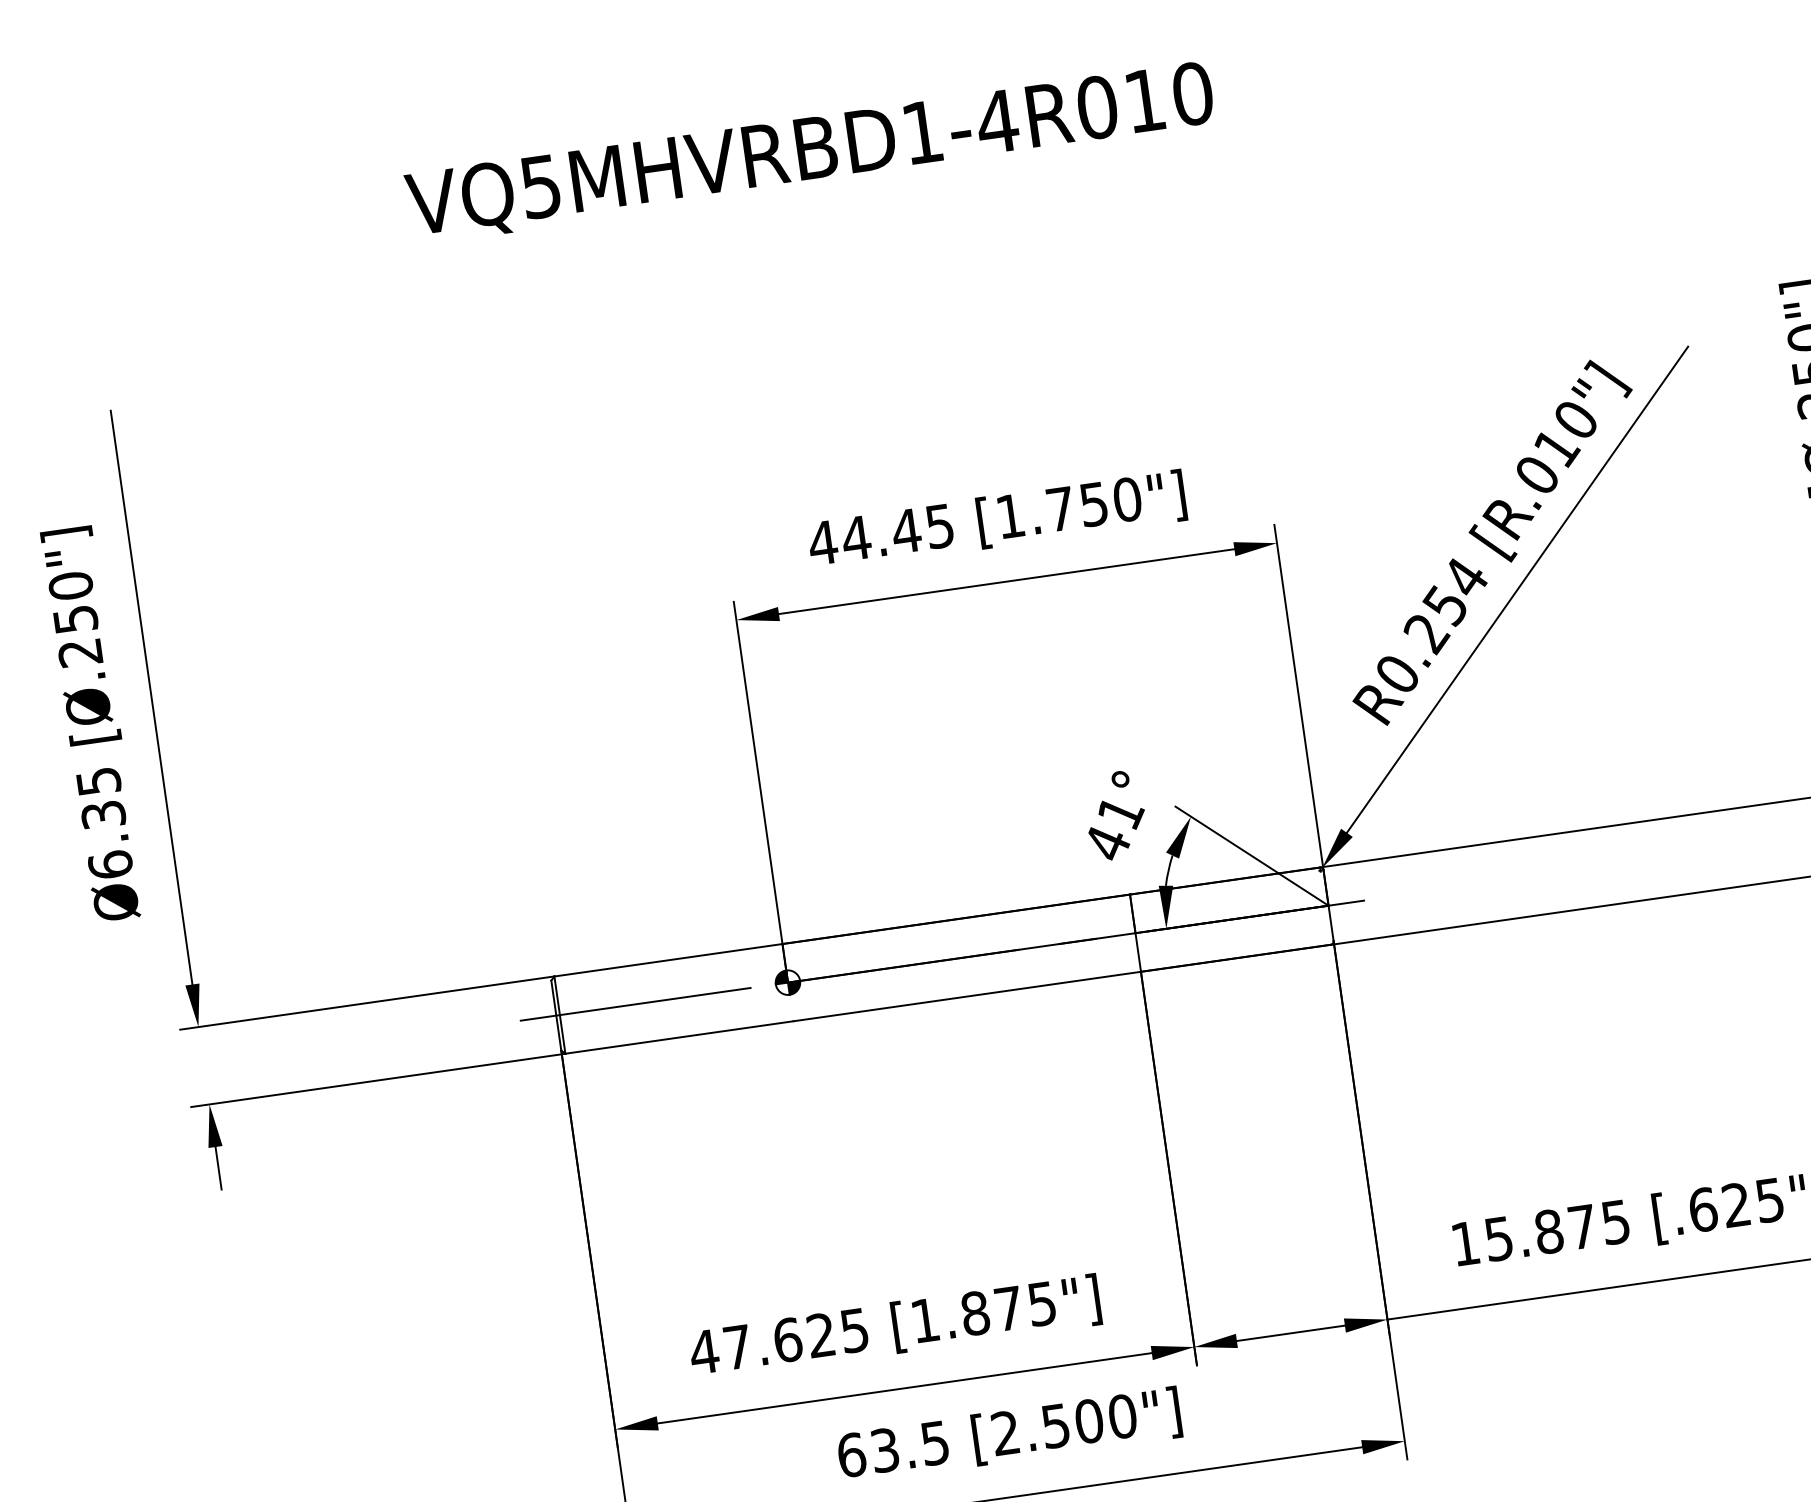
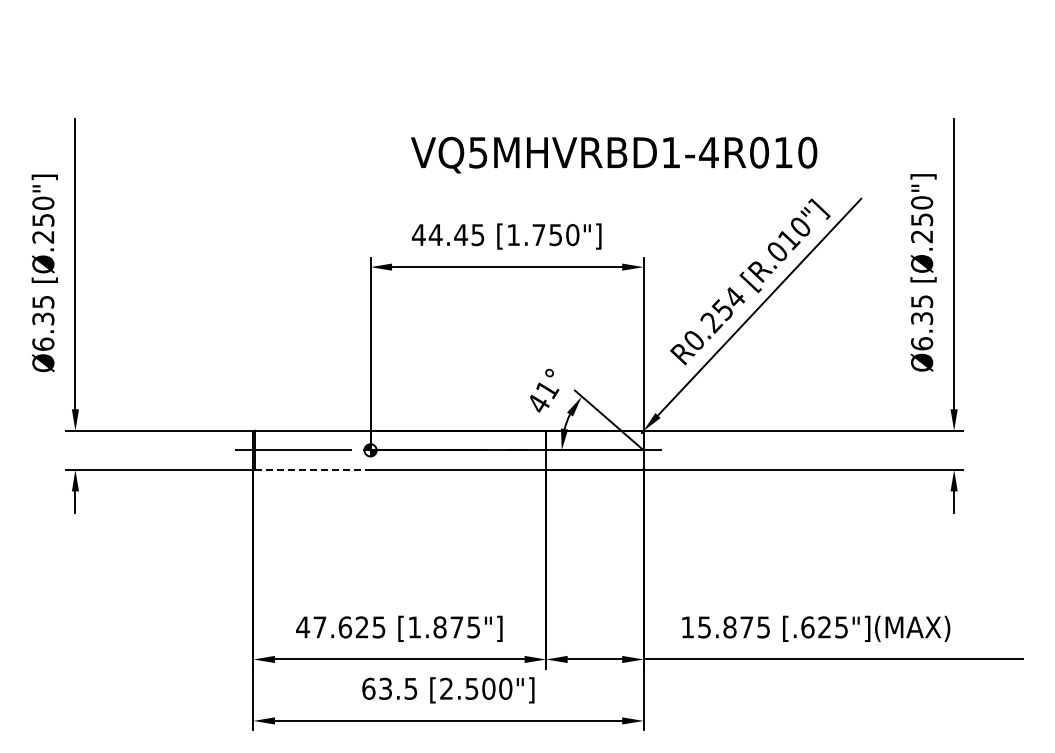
text: (810, 151) -> (614, 154), moved
line: (678, 1036) -> (312, 469), solid -> dashed

